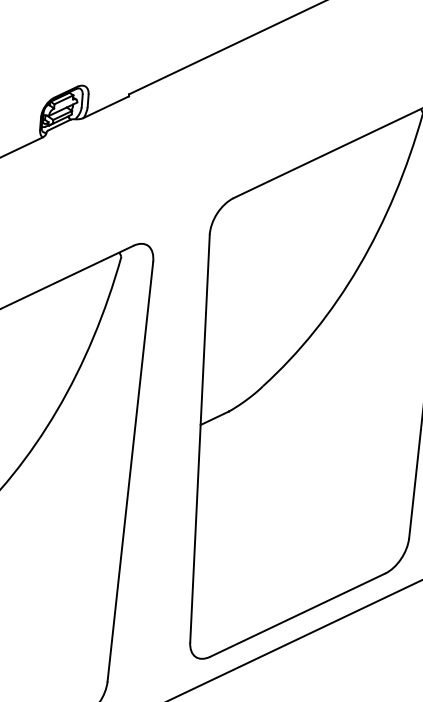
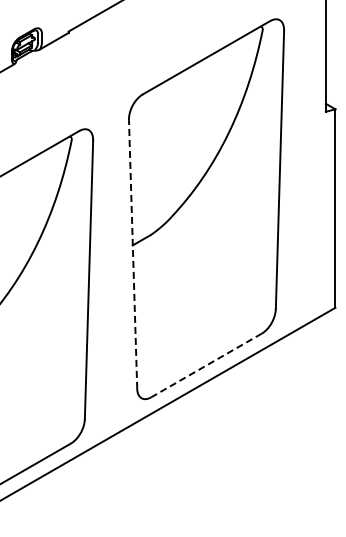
line: (200, 437) -> (133, 253), solid -> dashed
line: (297, 615) -> (206, 365), solid -> dashed

